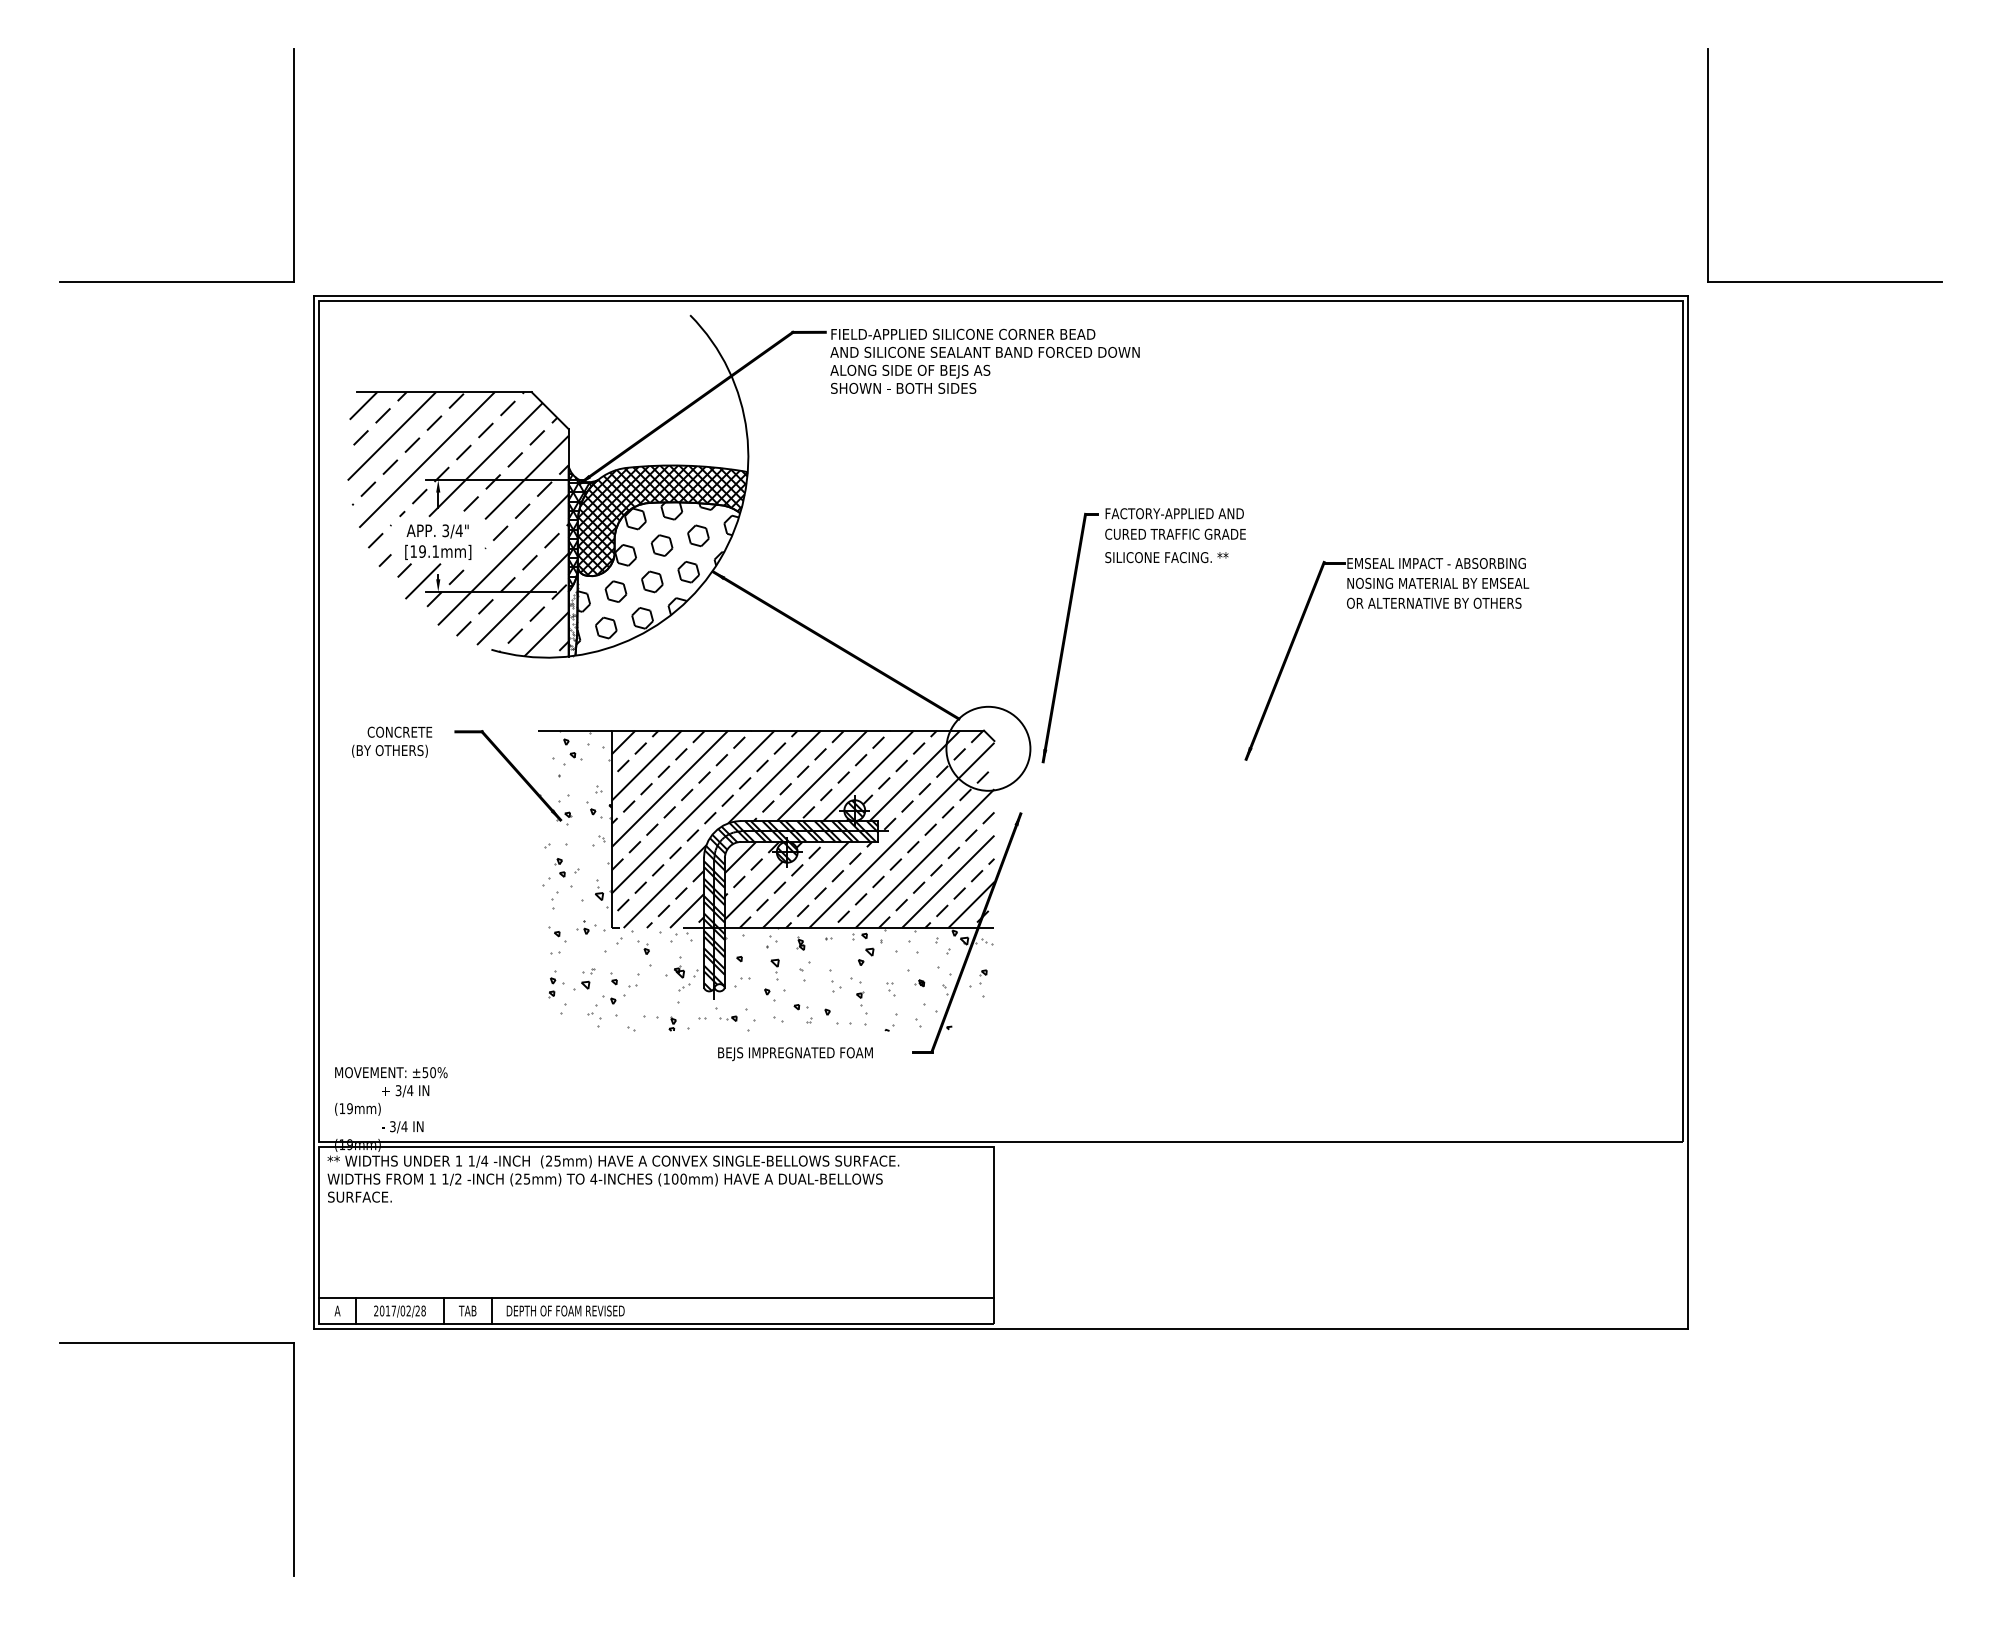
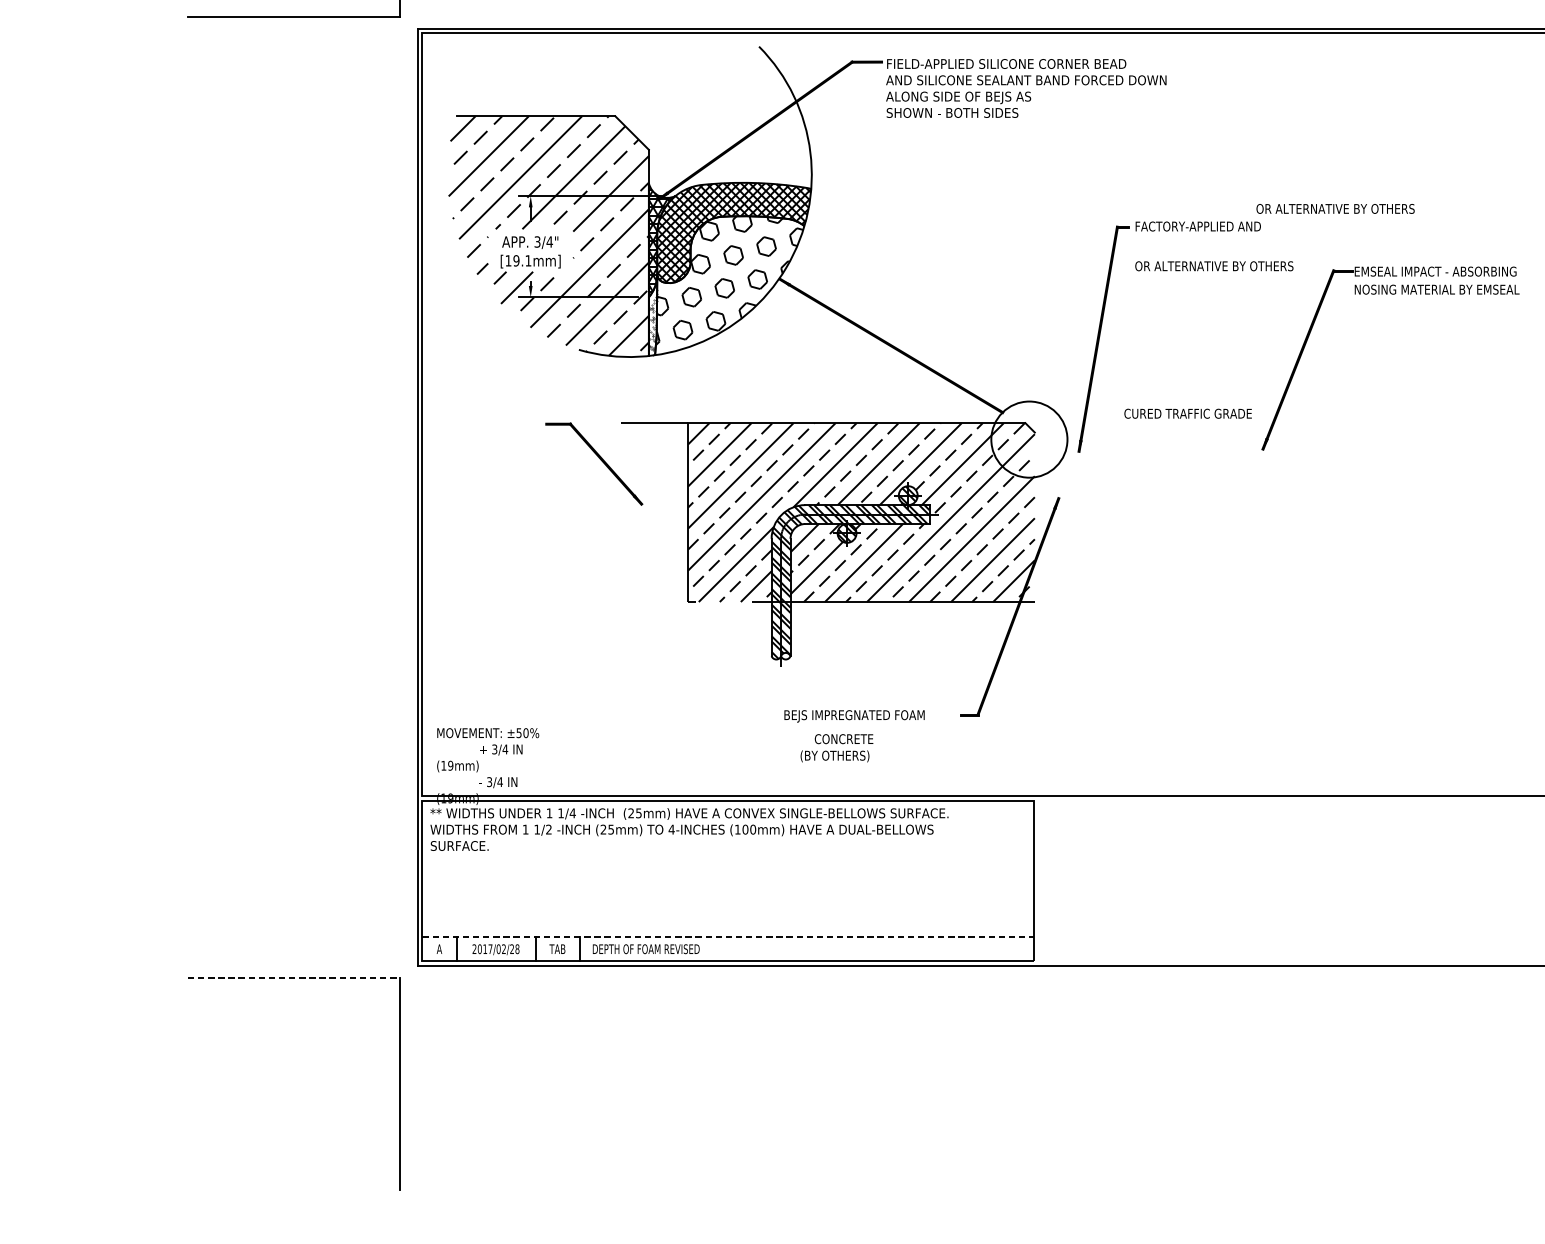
text: (1175, 533) -> (1188, 413), moved
text: (1192, 557) -> (1214, 266), SILICONE FACING. ** -> OR ALTERNATIVE BY OTHERS
text: (1434, 602) -> (1335, 208), moved
text: (392, 741) -> (837, 747), moved
hatch: (765, 880) -> (827, 558), removed
line: (656, 1297) -> (728, 936), solid -> dashed
line: (176, 1342) -> (293, 977), solid -> dashed

